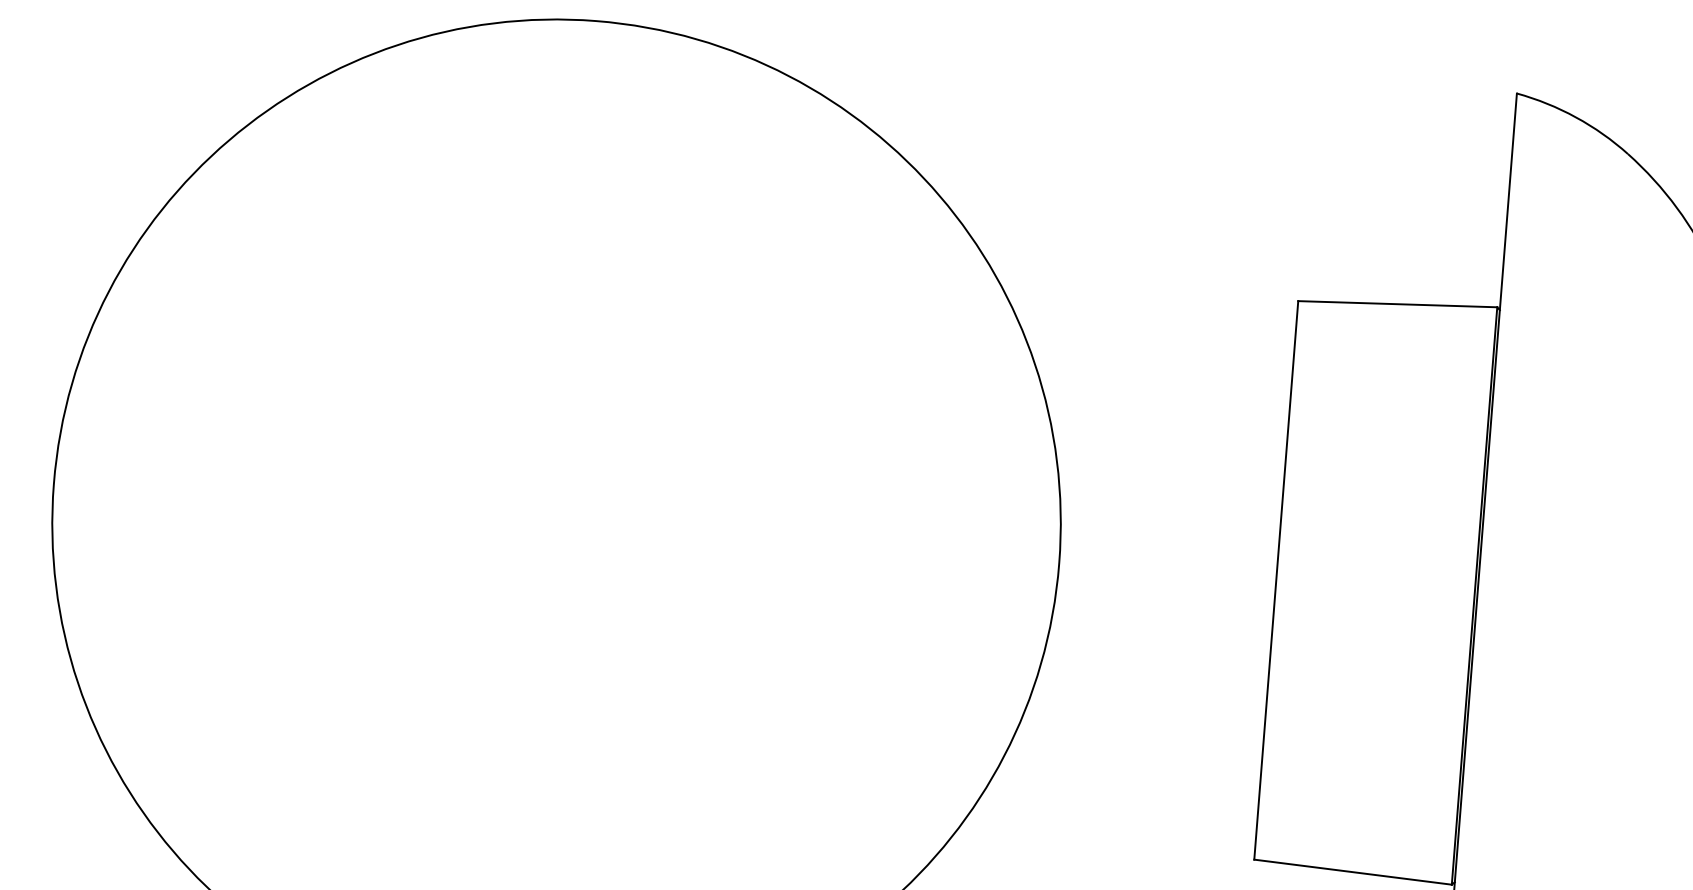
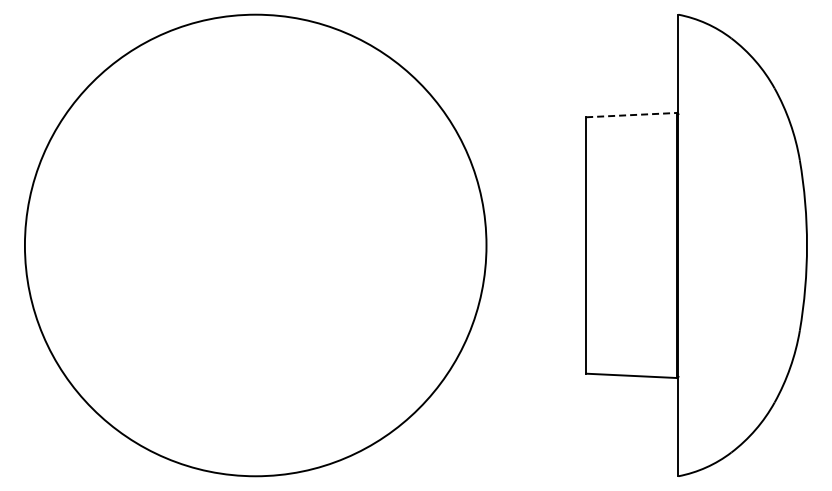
line: (1397, 305) -> (631, 115), solid -> dashed

